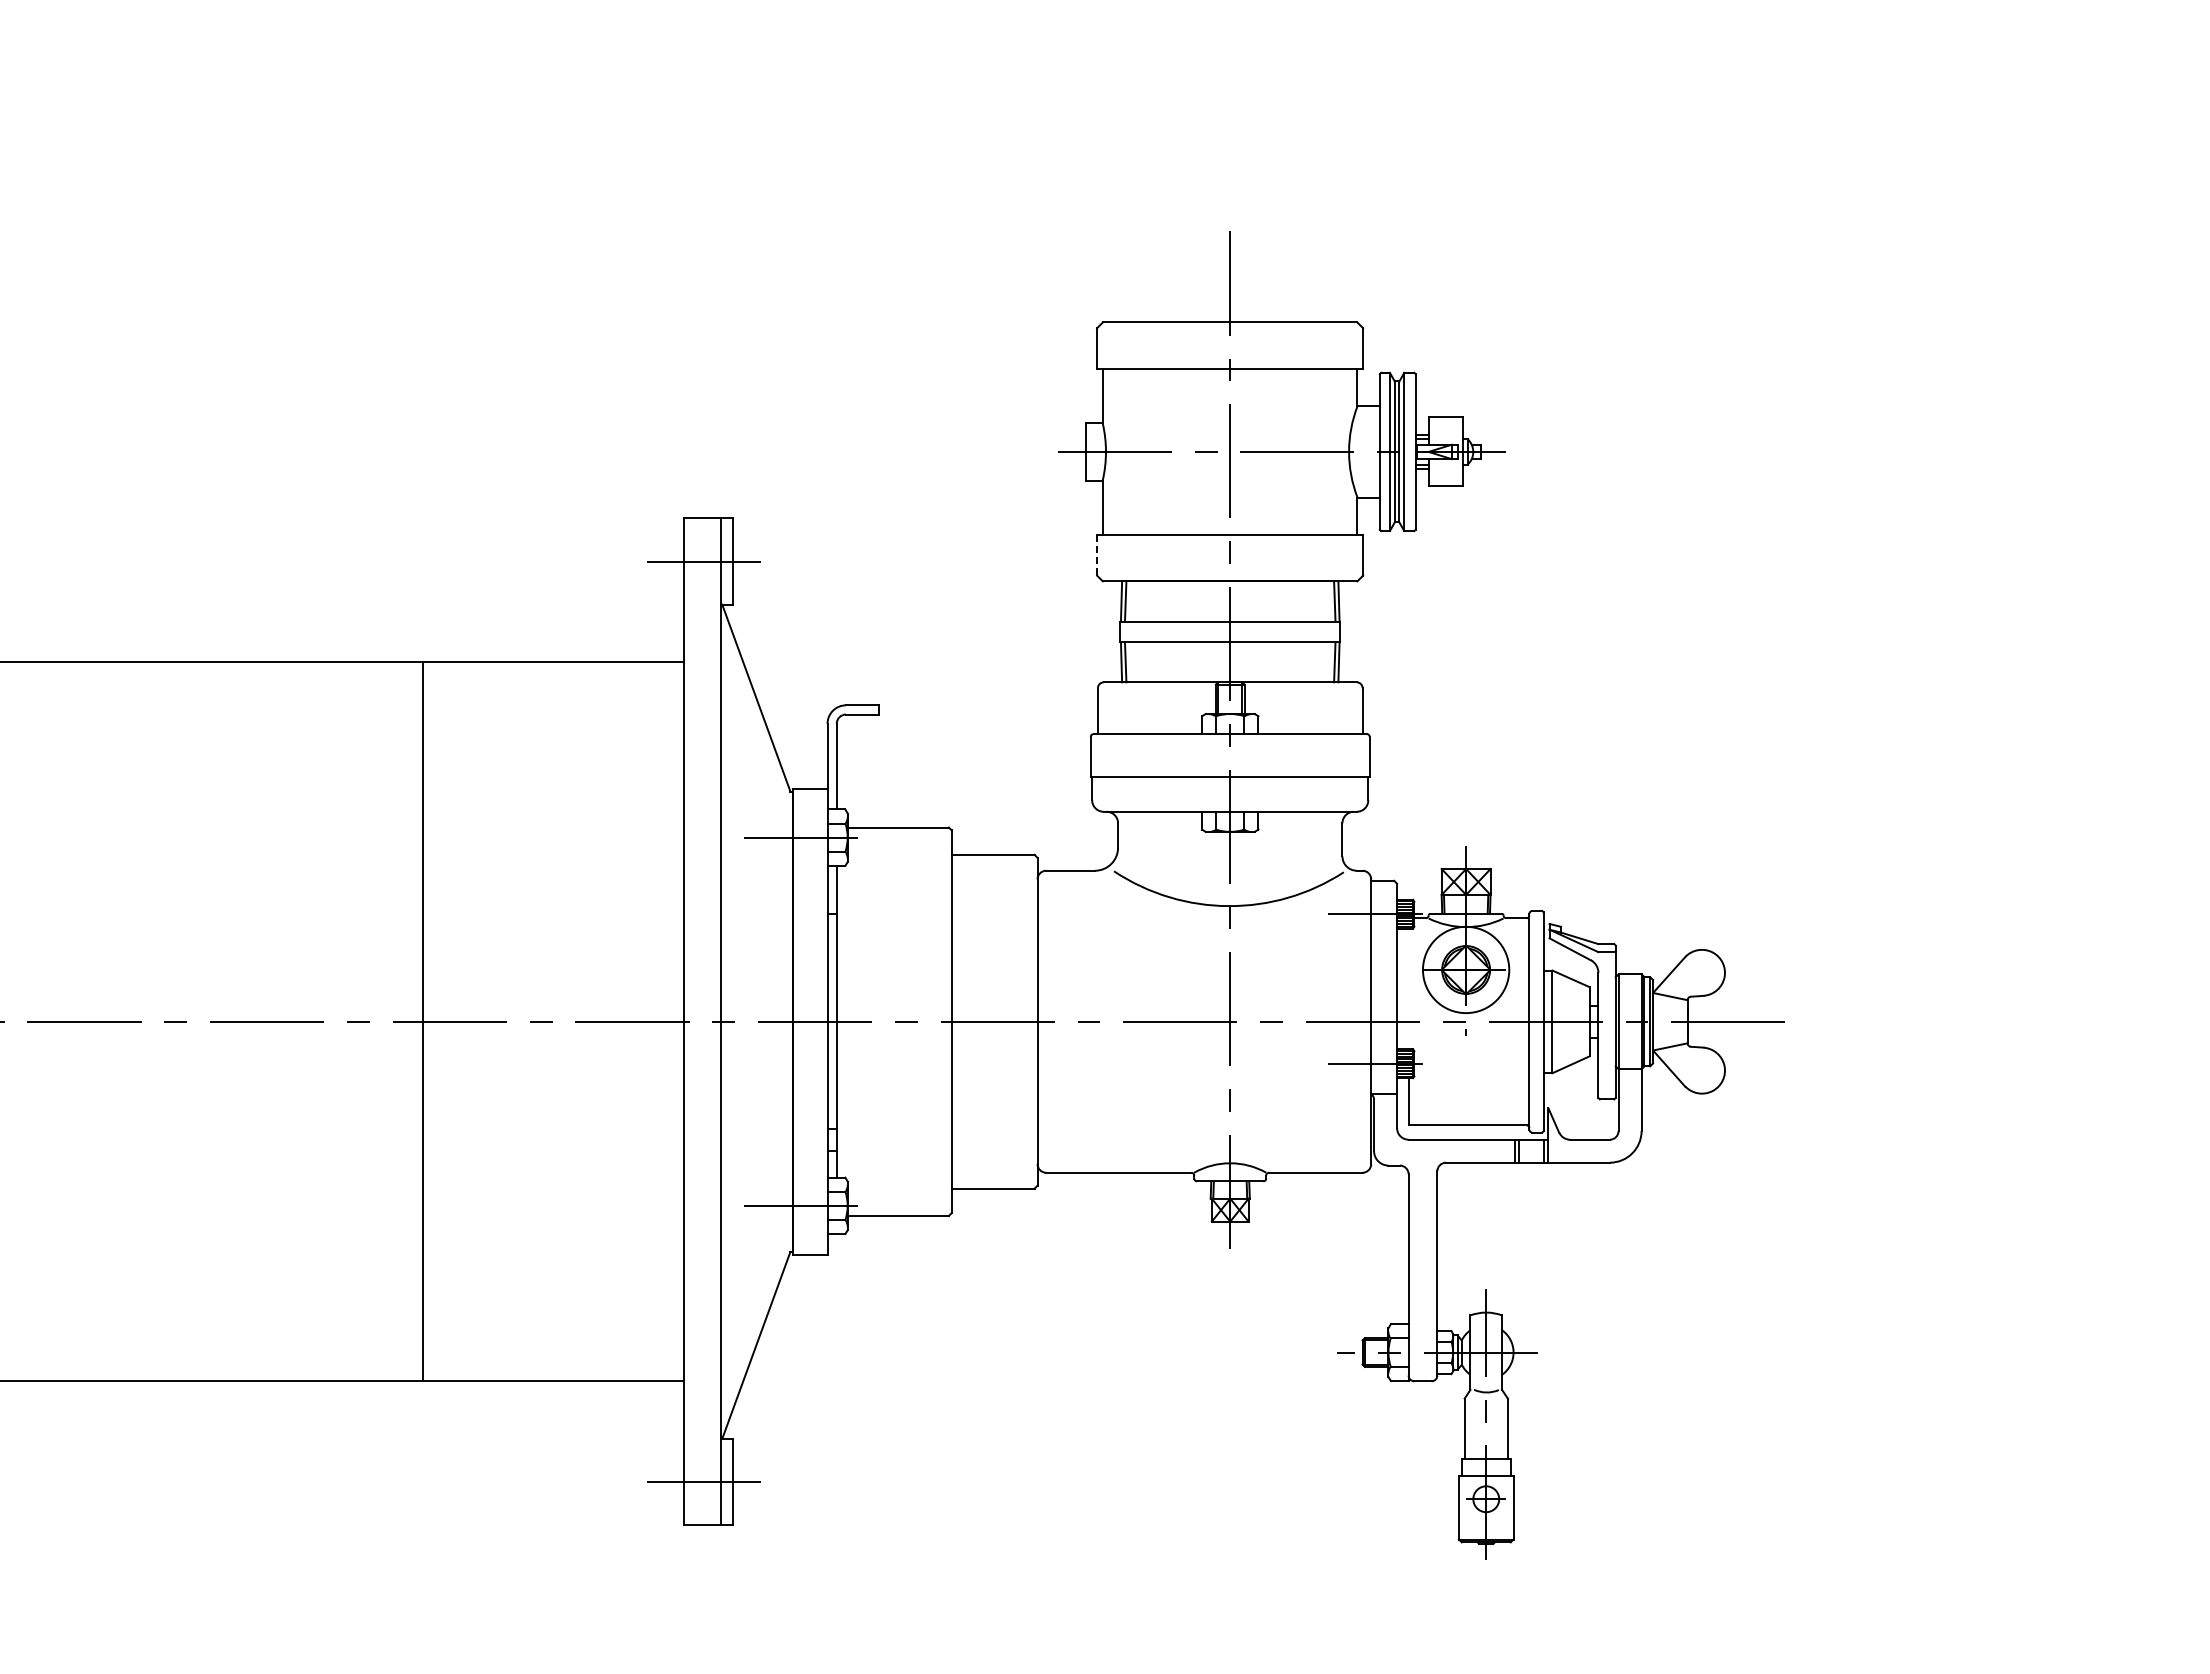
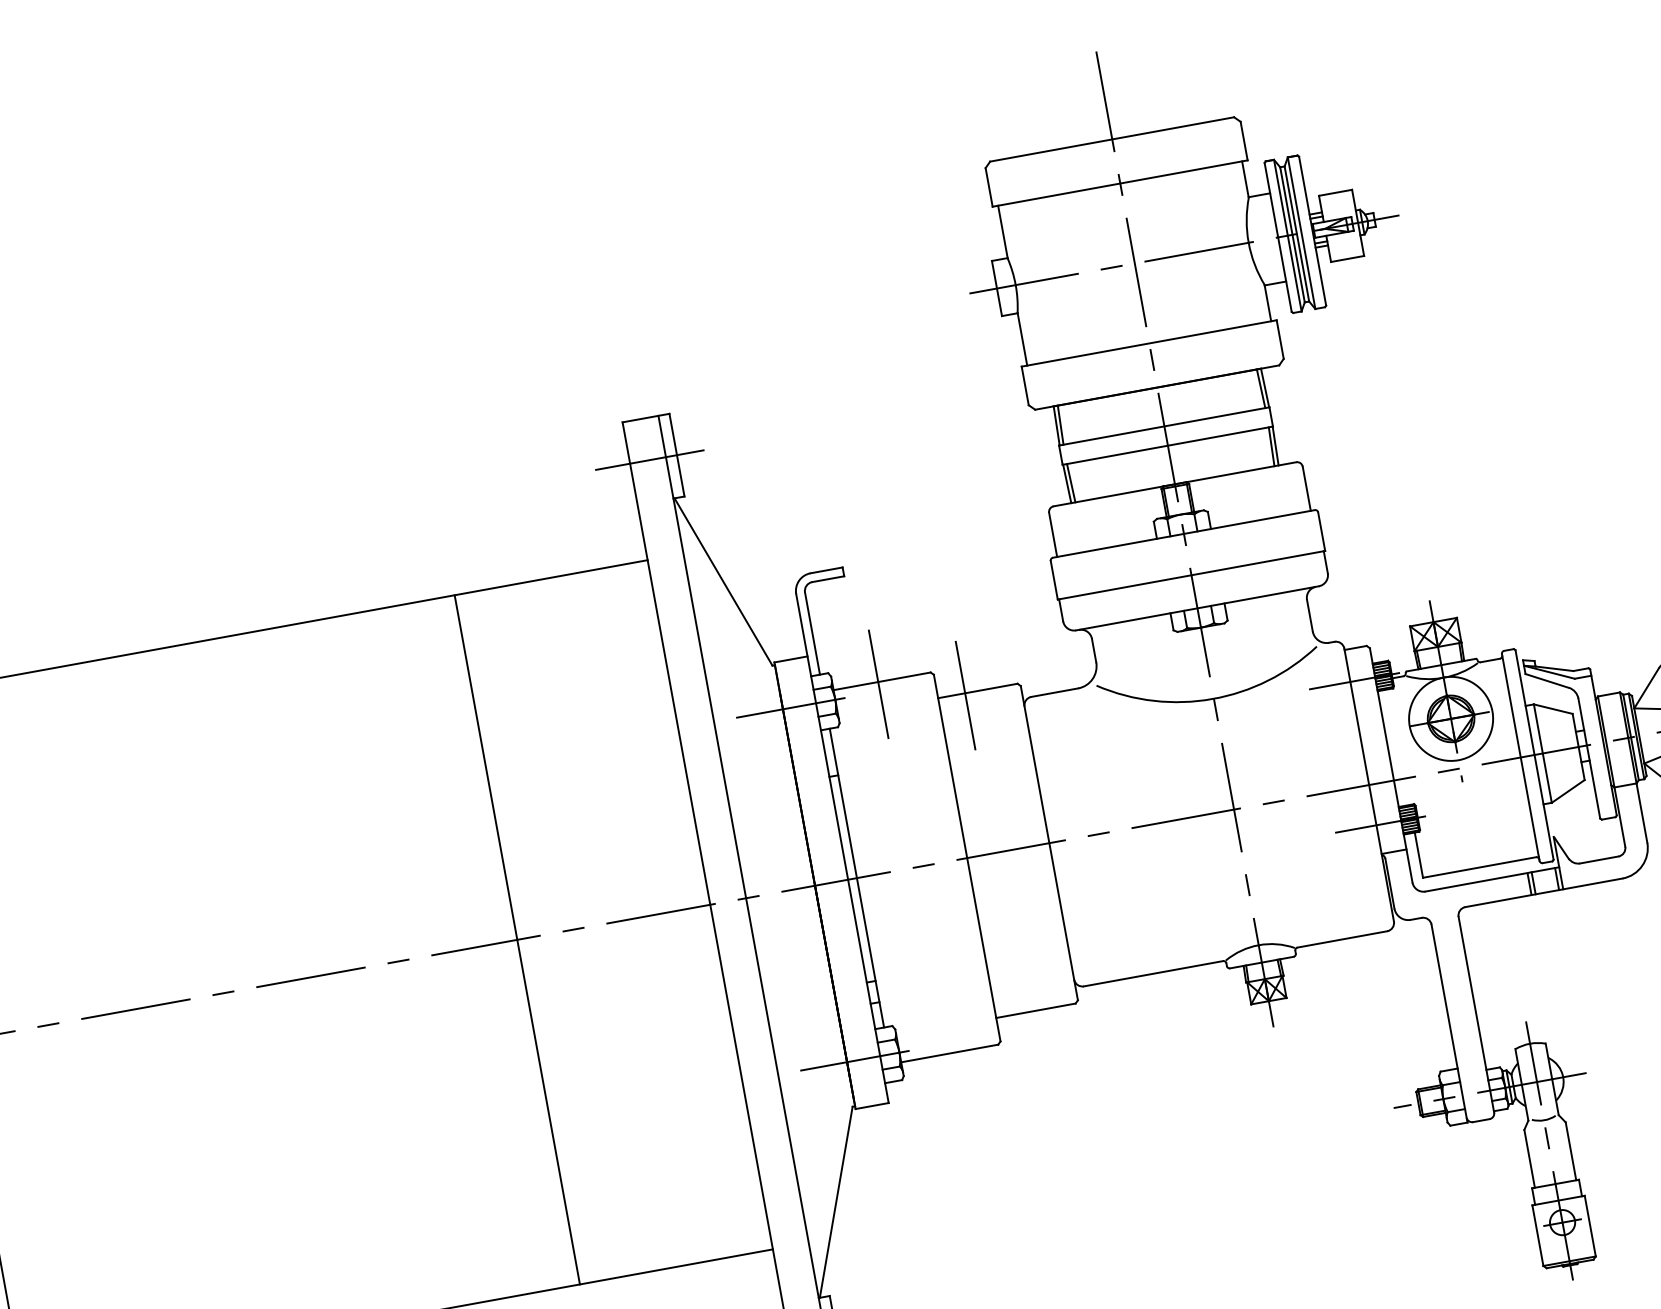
line: (1097, 555) -> (1025, 385), dashed -> solid
line: (894, 834) -> (879, 688), added
line: (980, 861) -> (966, 699), added
line: (423, 1021) -> (517, 939), moved

